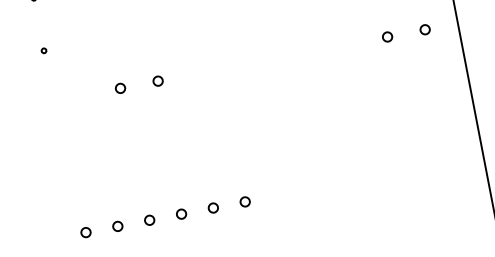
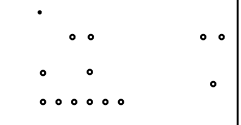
circle: (426, 127) -> (213, 83), added
circle: (168, 152) -> (89, 71), added
circle: (73, 172) -> (42, 72), added

